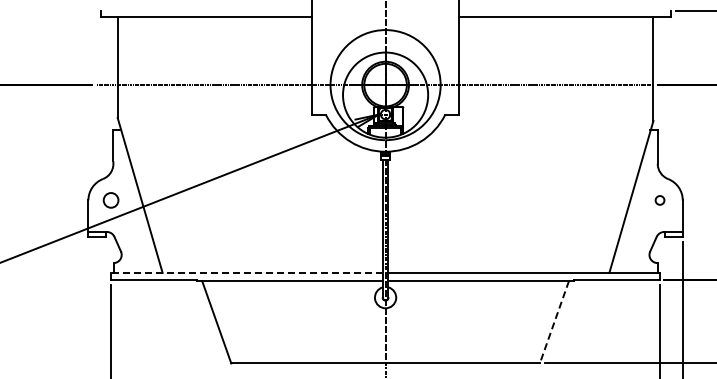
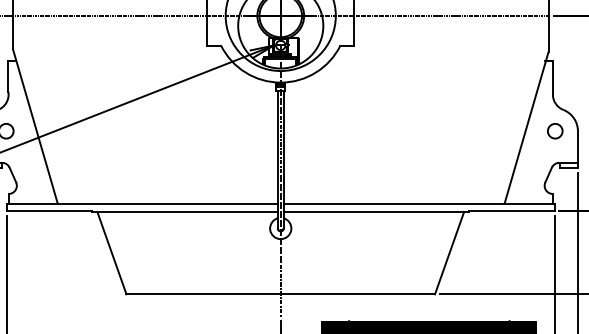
circle: (659, 200) -> (554, 131), size x1.67
line: (247, 272) -> (142, 203), dashed -> solid
line: (554, 322) -> (449, 253), dashed -> solid

